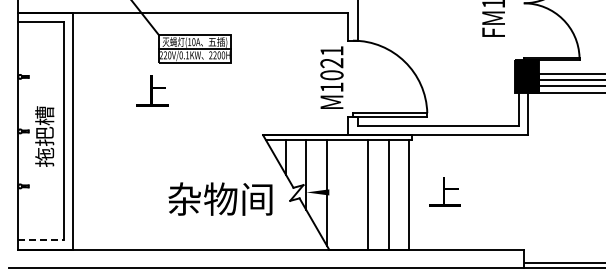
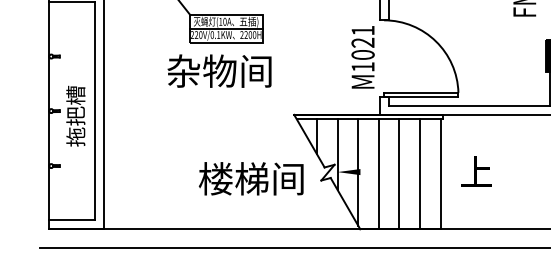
text: (188, 91) -> (219, 71), 上 -> 杂物间
line: (347, 194) -> (378, 174), added
text: (202, 198) -> (233, 178), 杂物间 -> 楼梯间
line: (41, 240) -> (72, 220), dashed -> solid

